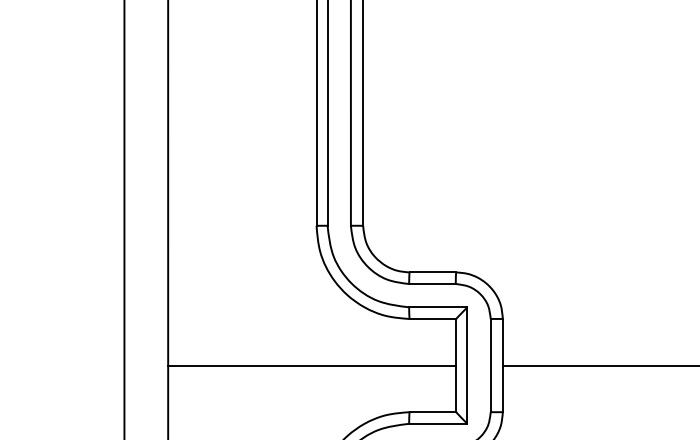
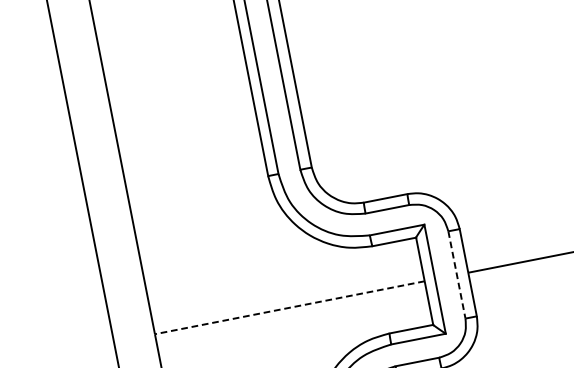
line: (311, 365) -> (289, 307), solid -> dashed
line: (490, 365) -> (456, 274), solid -> dashed

